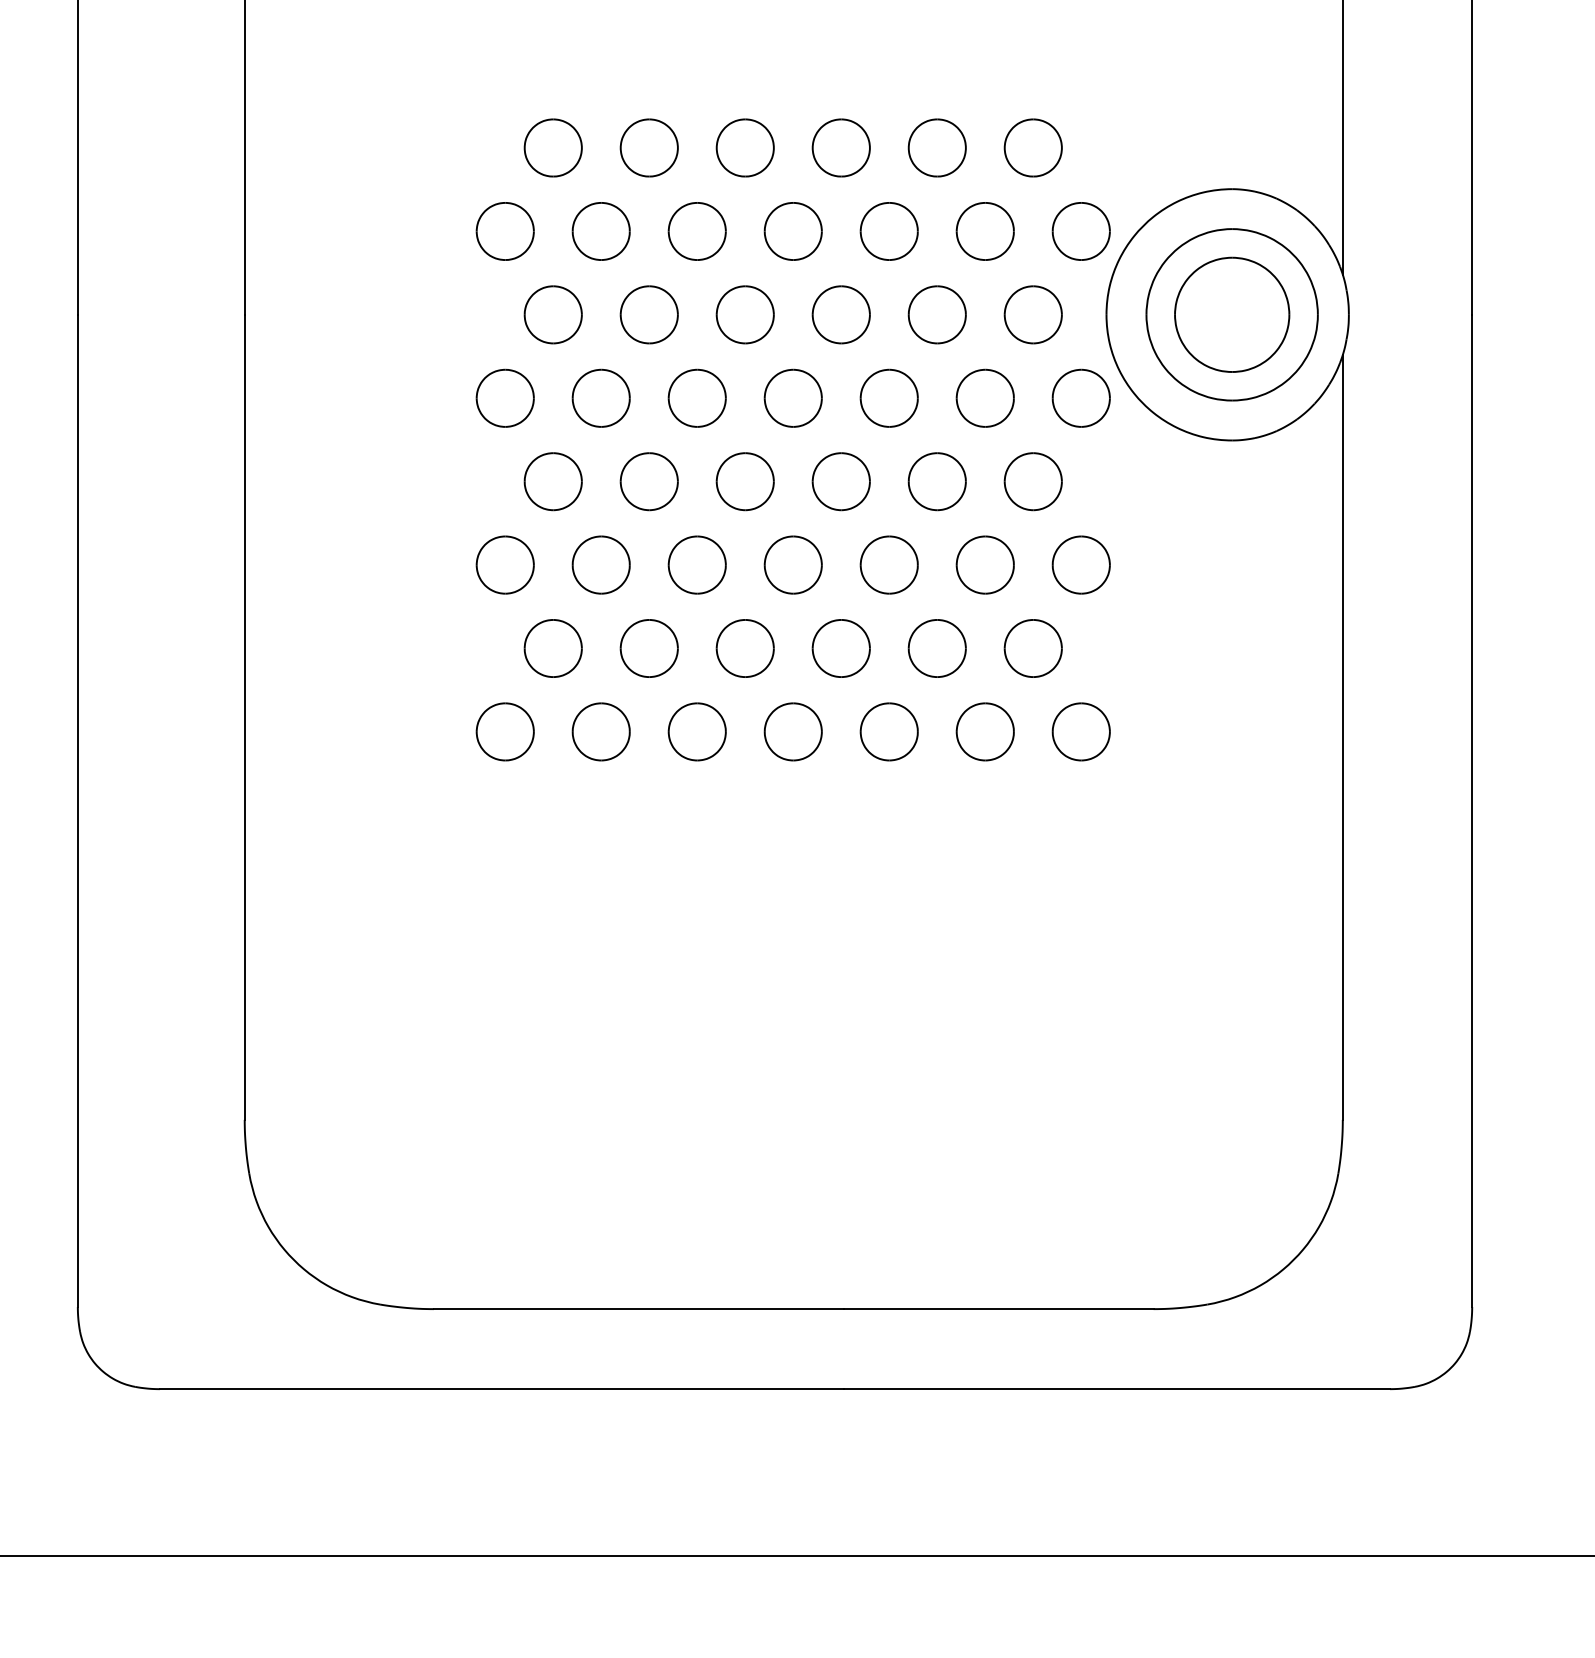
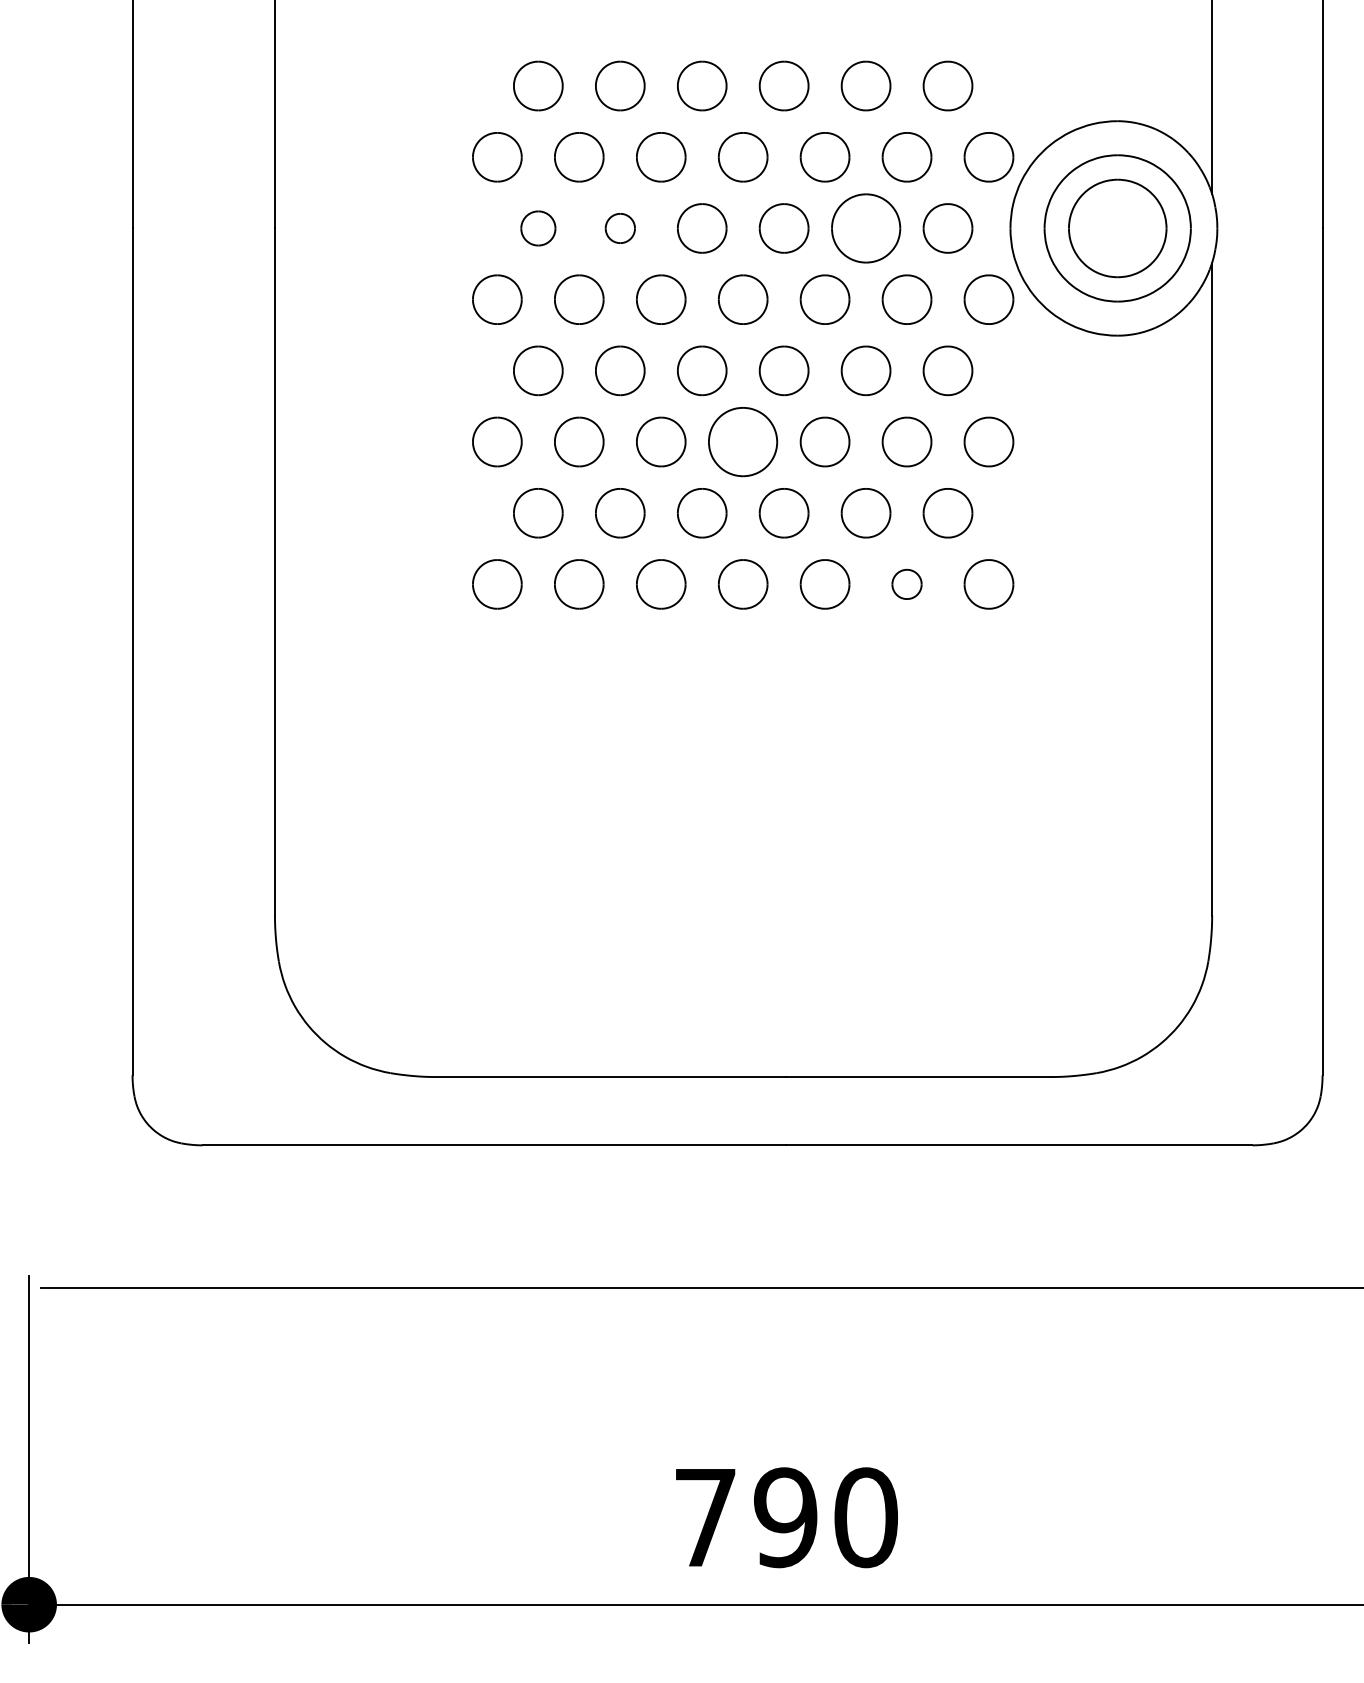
part: (553, 314) -> (538, 228), size x0.7
part: (649, 314) -> (620, 228), size x0.6
part: (936, 314) -> (865, 228), size x1.4
part: (793, 564) -> (743, 441), size x1.4
part: (984, 732) -> (906, 584), size x0.6

